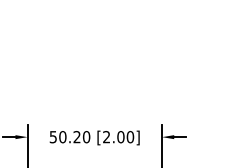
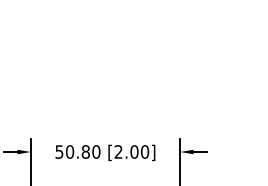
text: (76, 136) -> (85, 151), 50.20 -> 50.80

